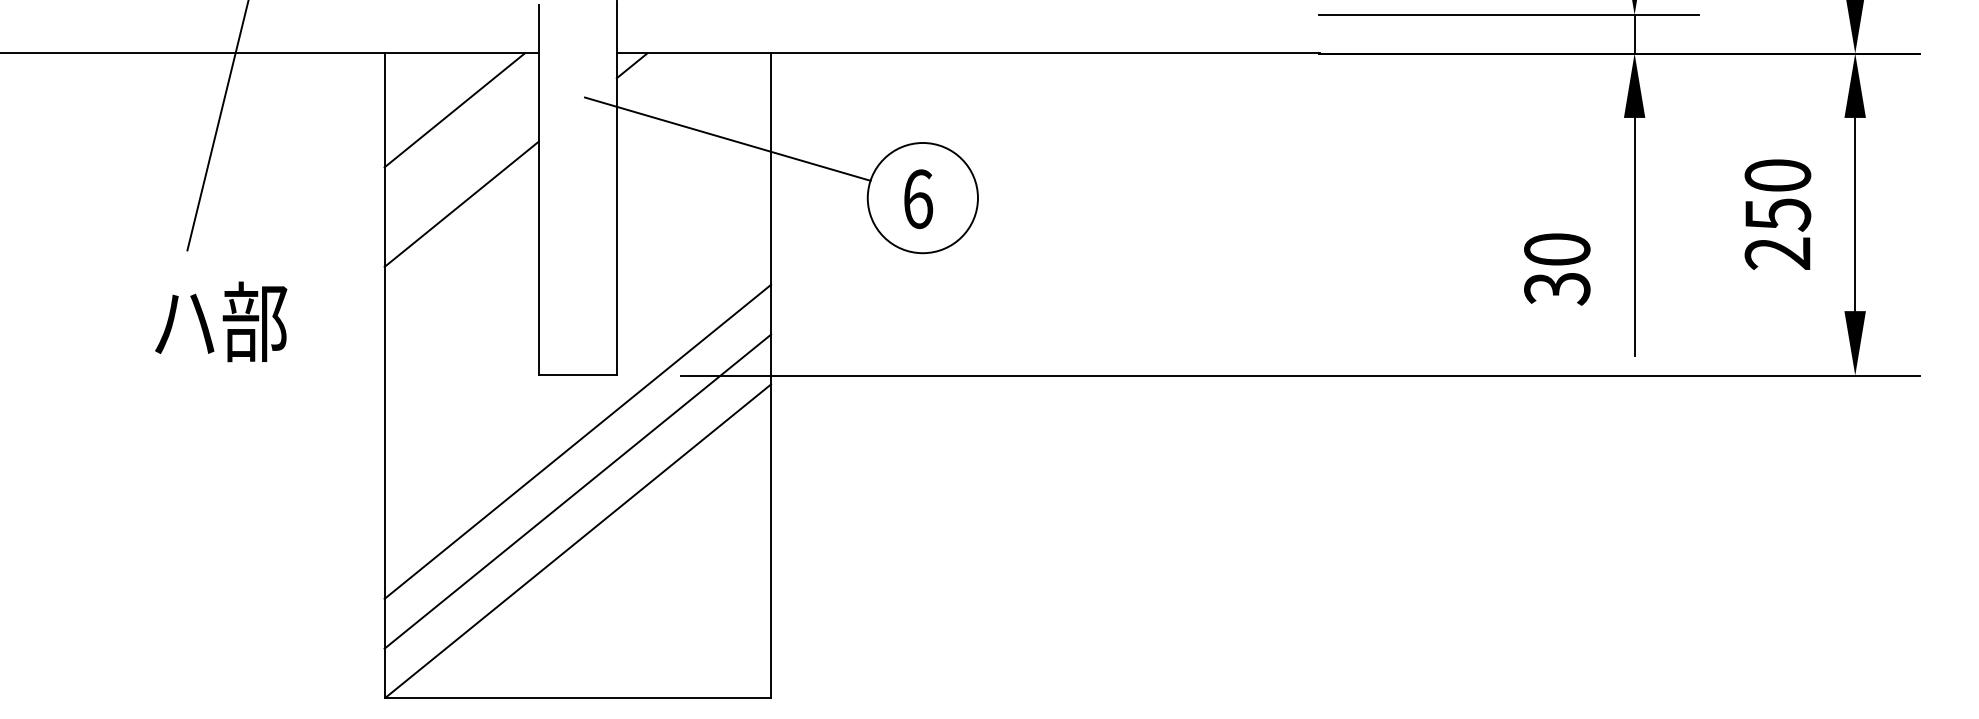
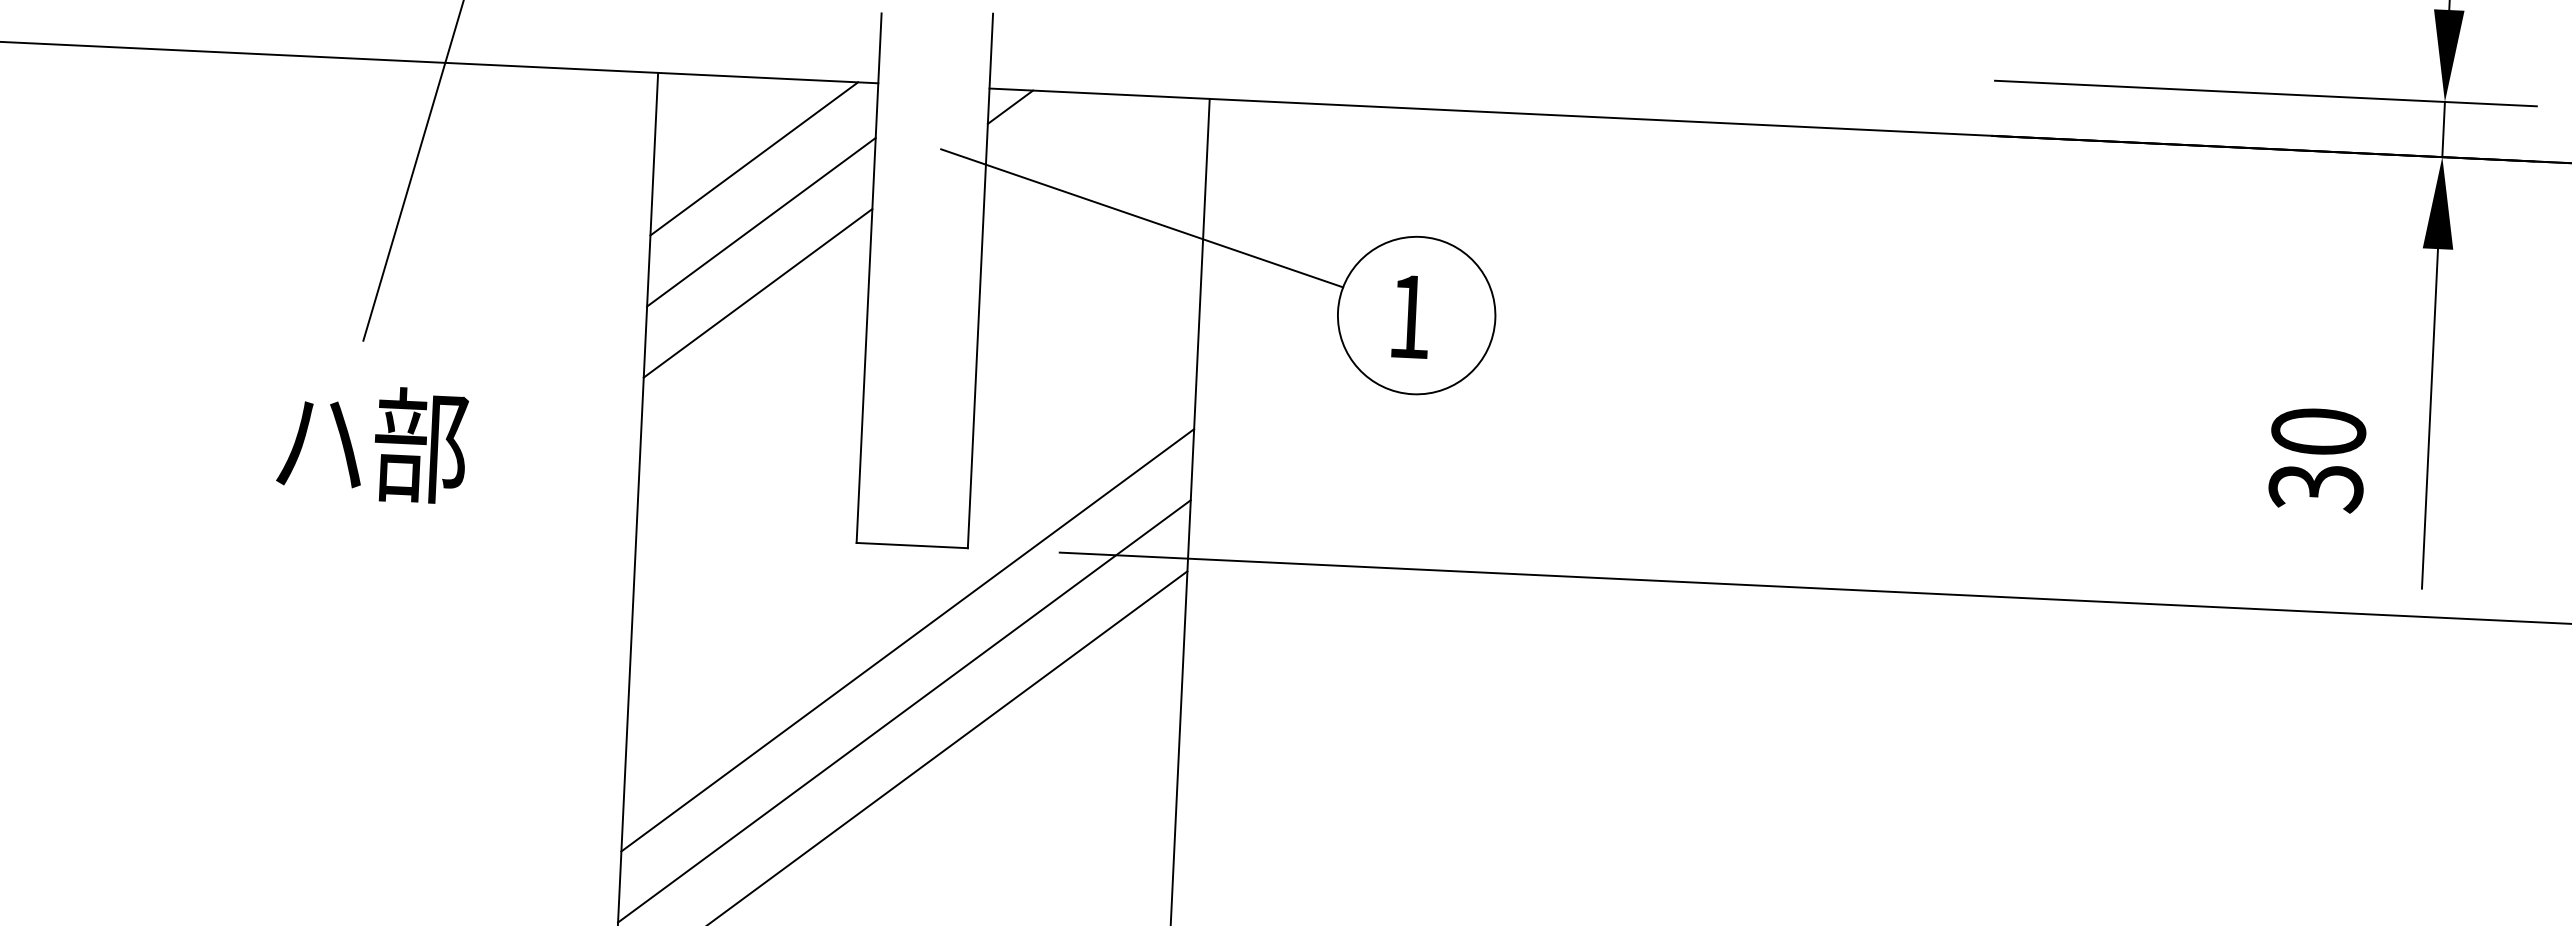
line: (461, 154) -> (761, 222), added
text: (918, 199) -> (1410, 317), 6 -> 1
text: (221, 321) -> (372, 442), moved

